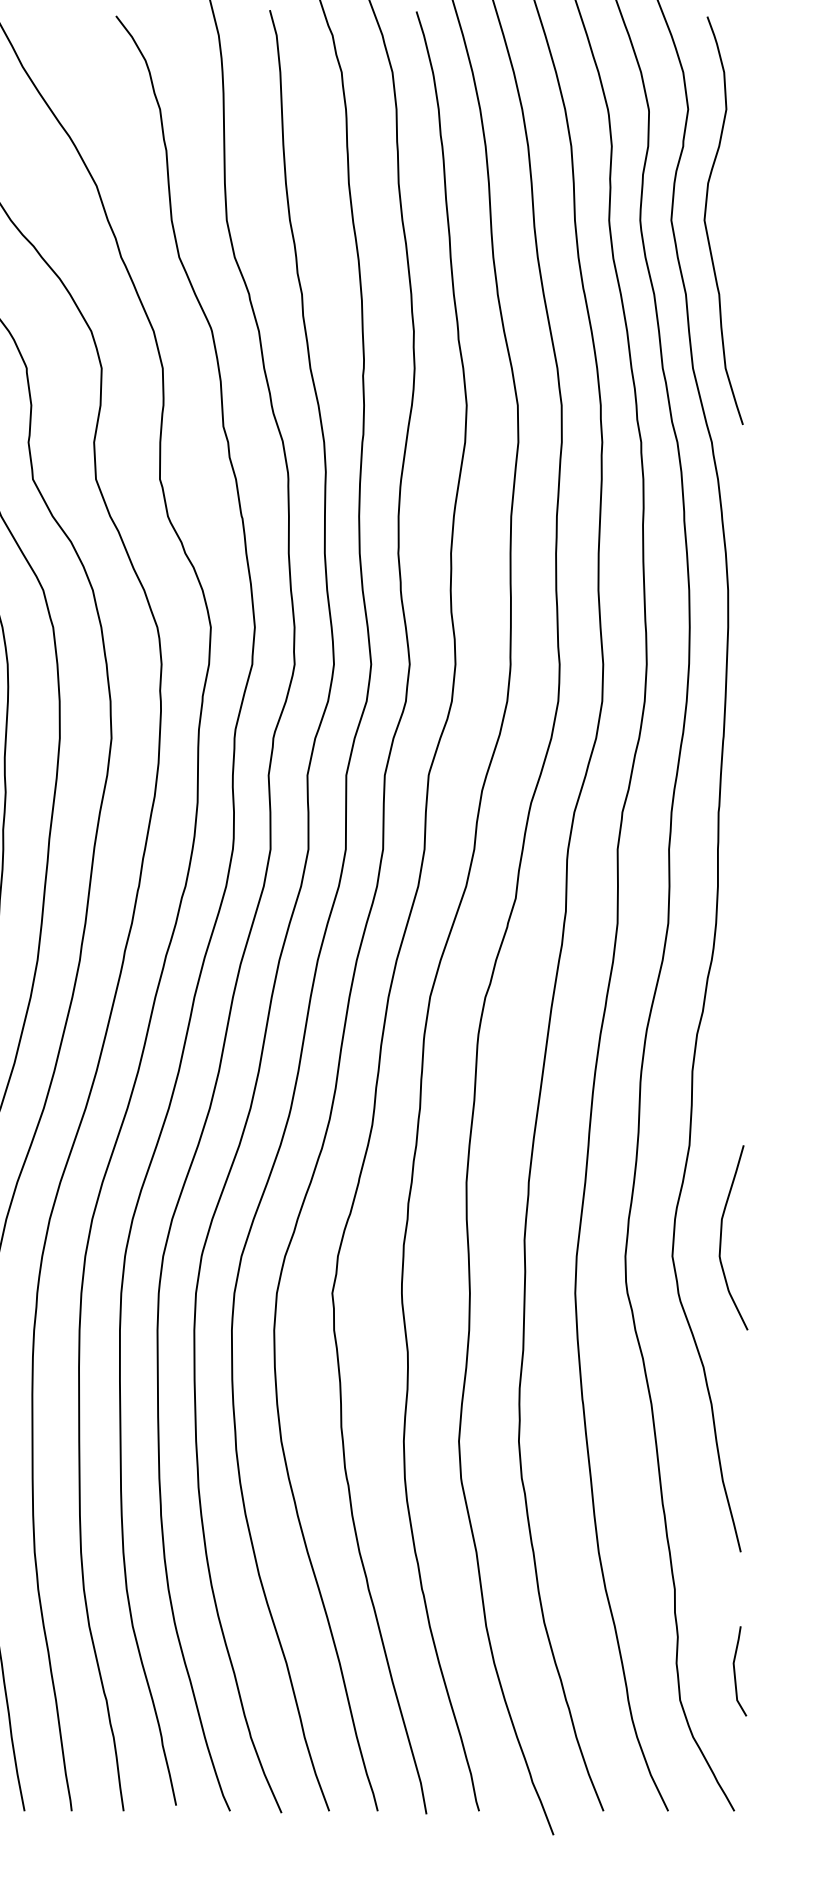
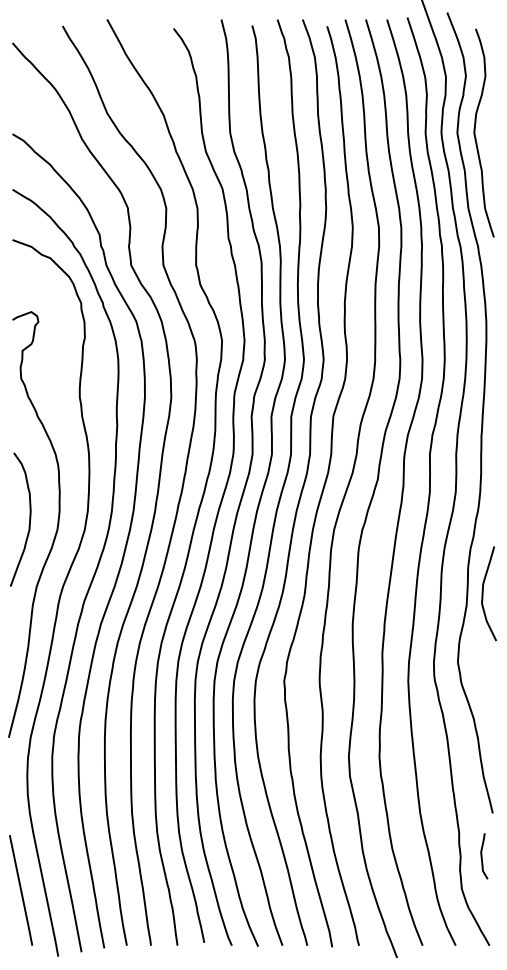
curve: (722, 1237) -> (483, 593), moved
line: (736, 1671) -> (482, 856), moved

